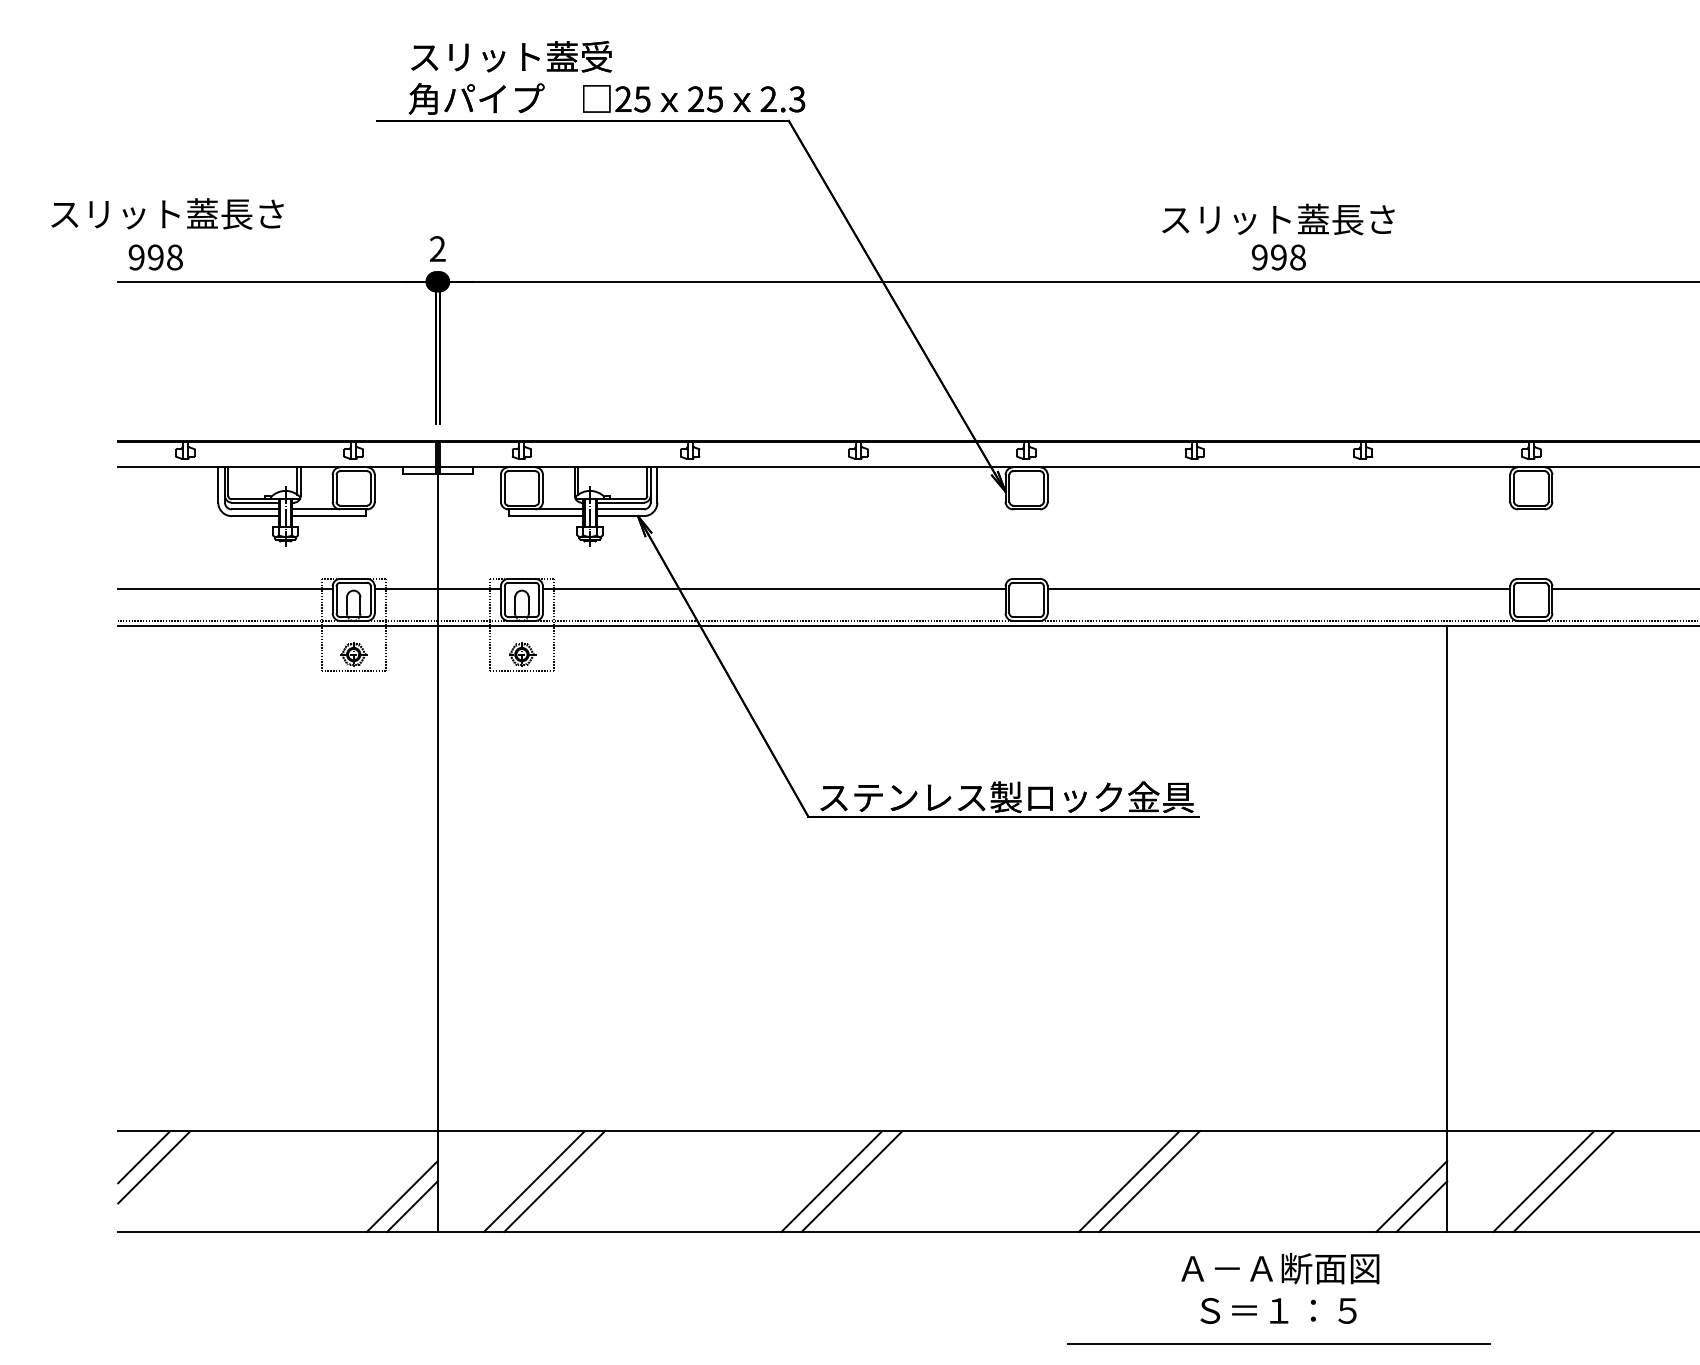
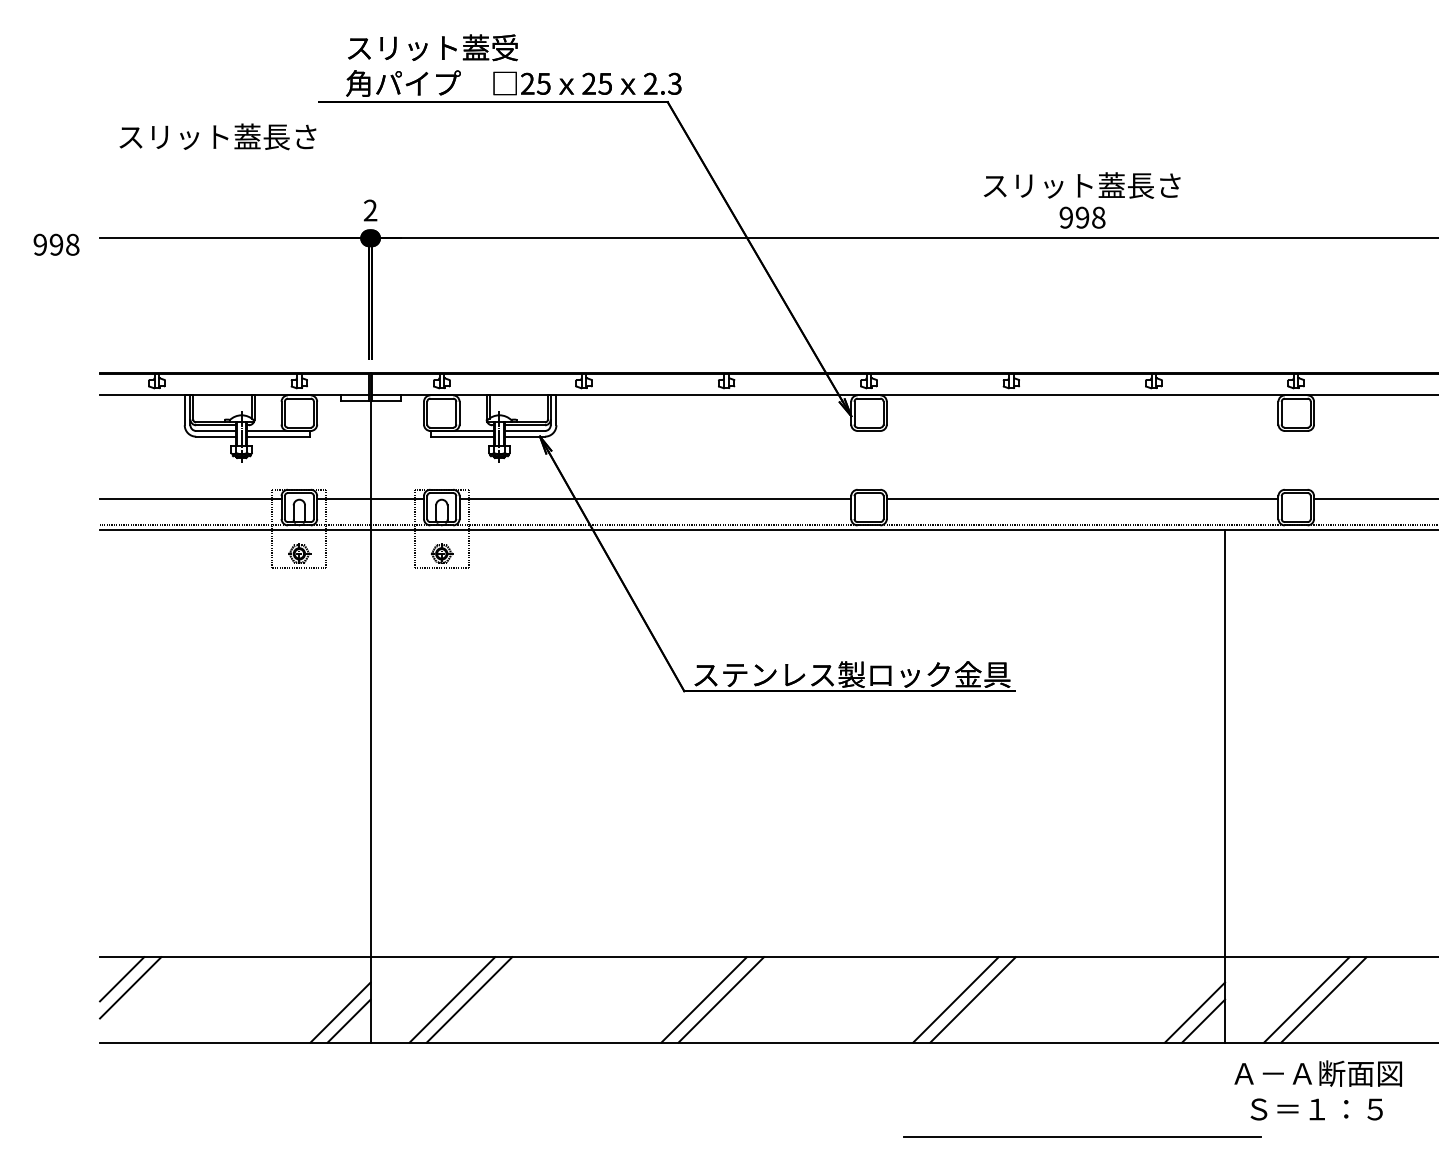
text: (167, 213) -> (217, 136), moved
text: (155, 257) -> (56, 244), moved
text: (1280, 1288) -> (1318, 1090), moved

